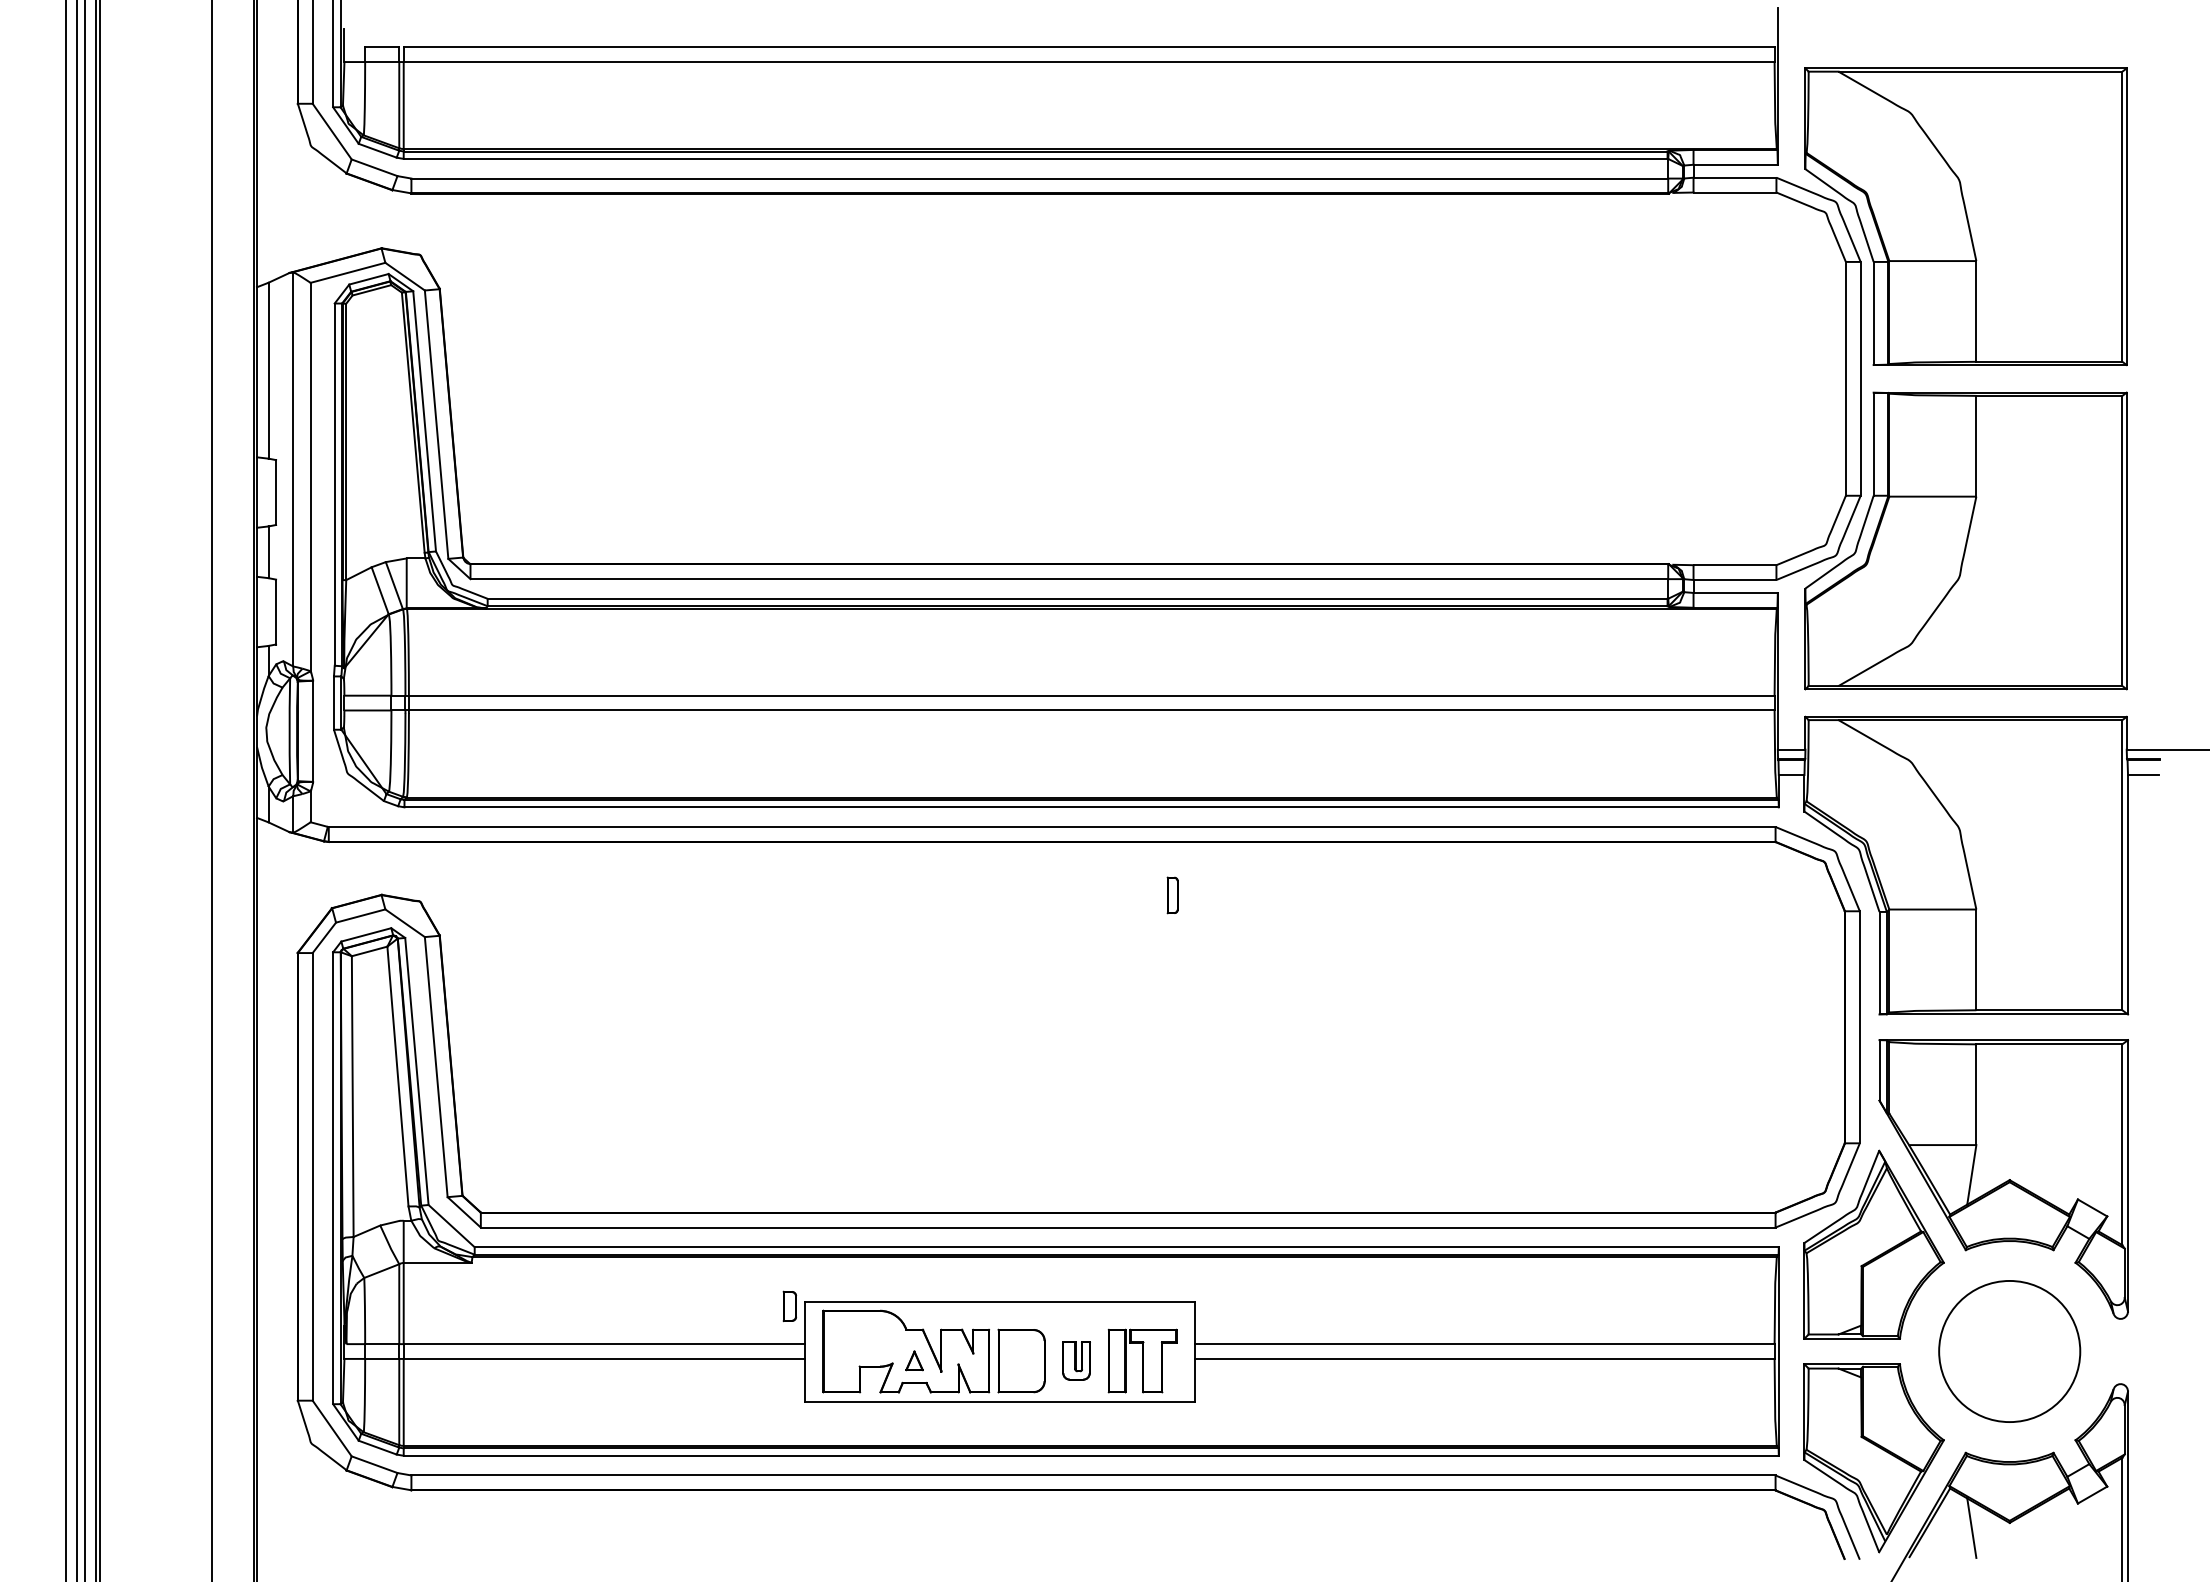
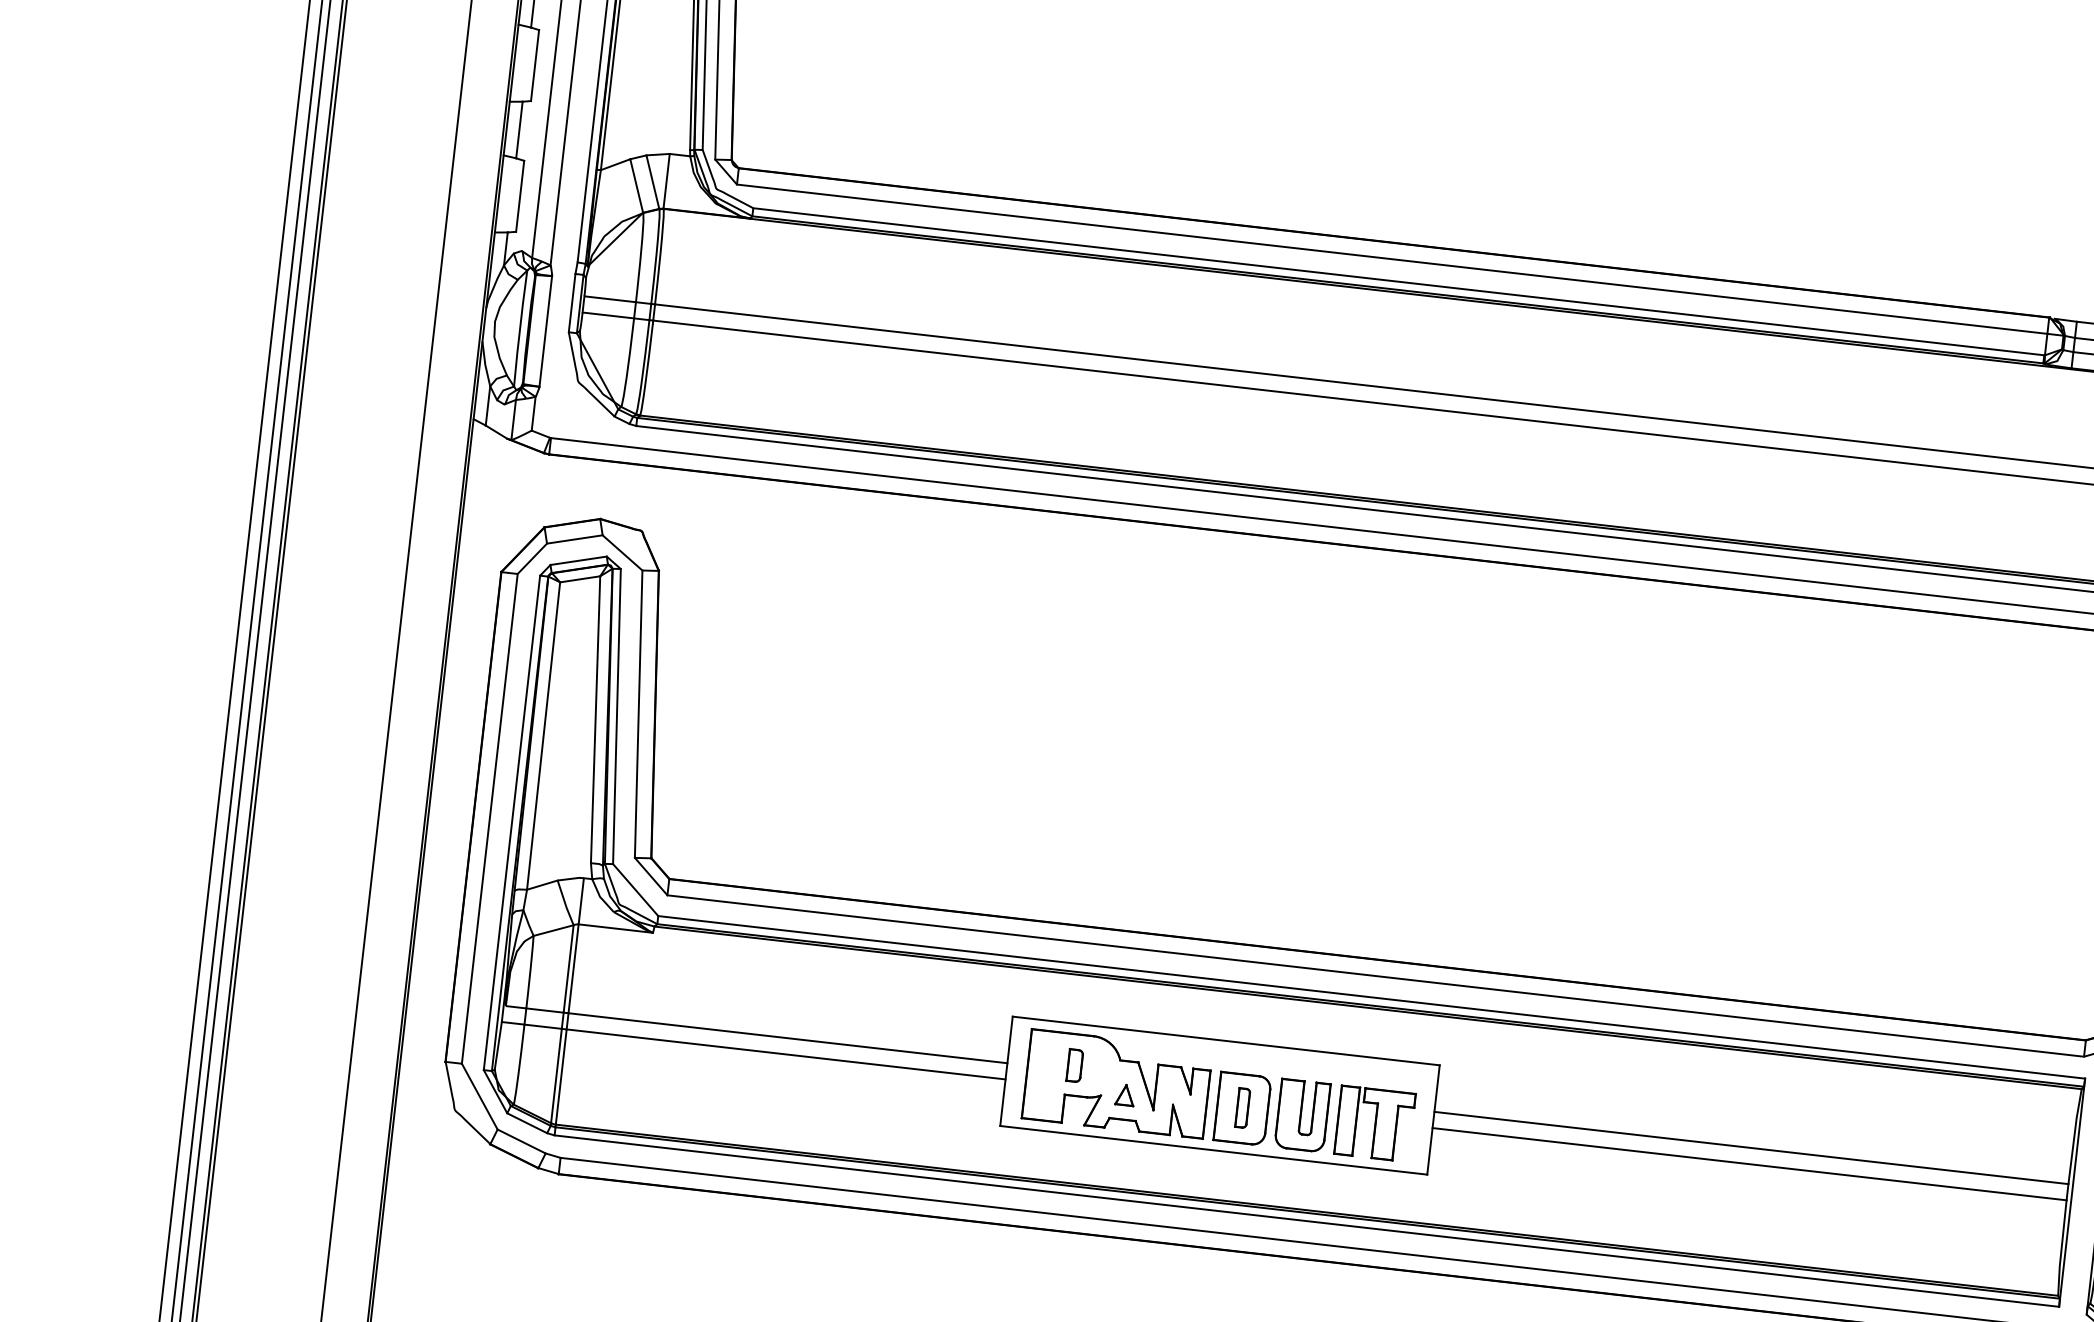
part: (1172, 895) -> (1242, 1108), moved
part: (789, 1306) -> (1074, 1065), moved
part: (1076, 1360) -> (1302, 1114), size x1.67

